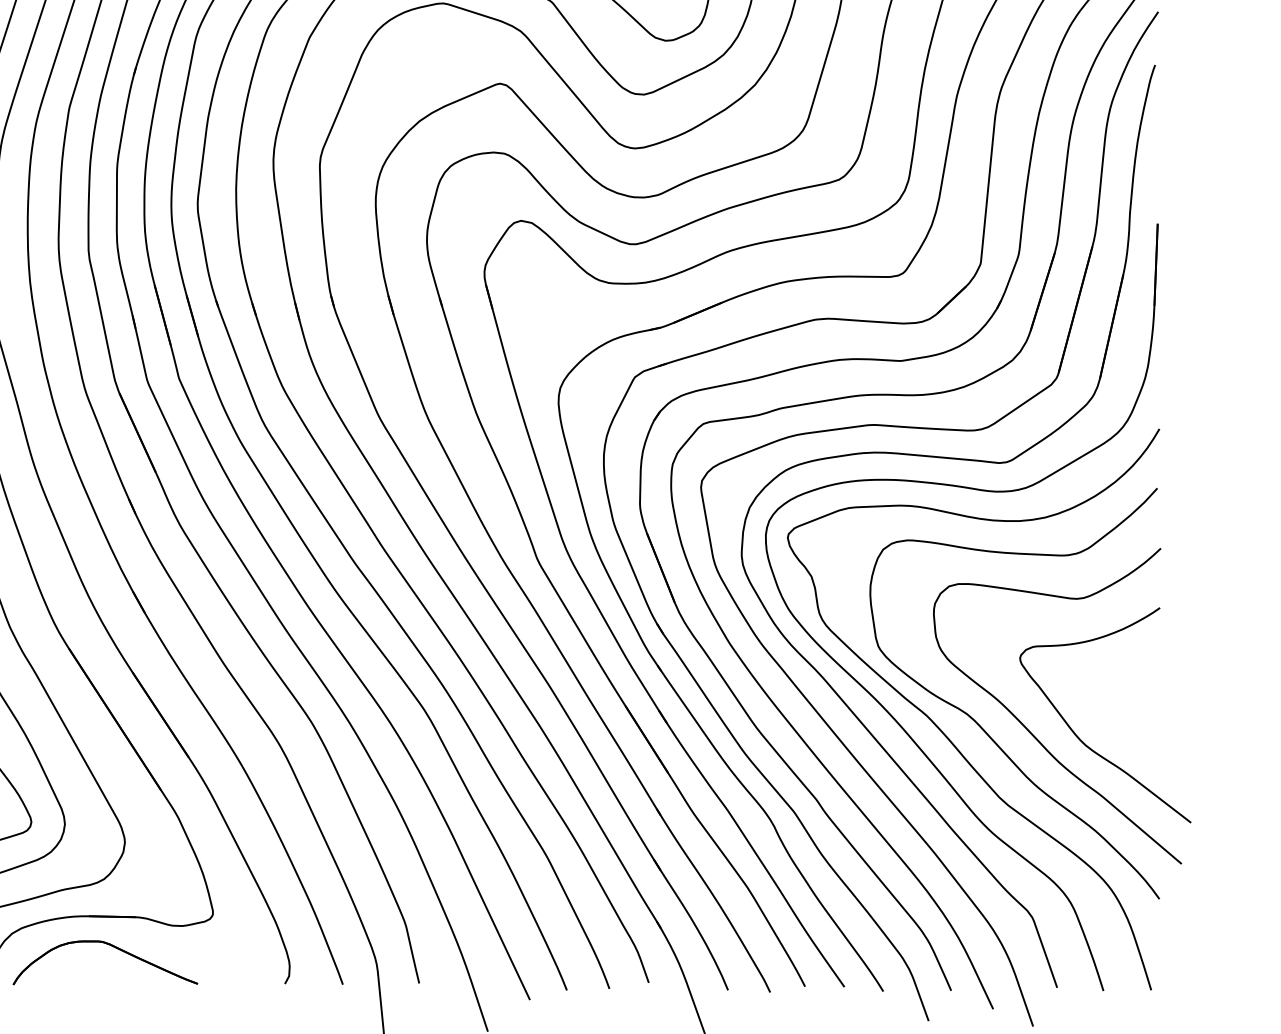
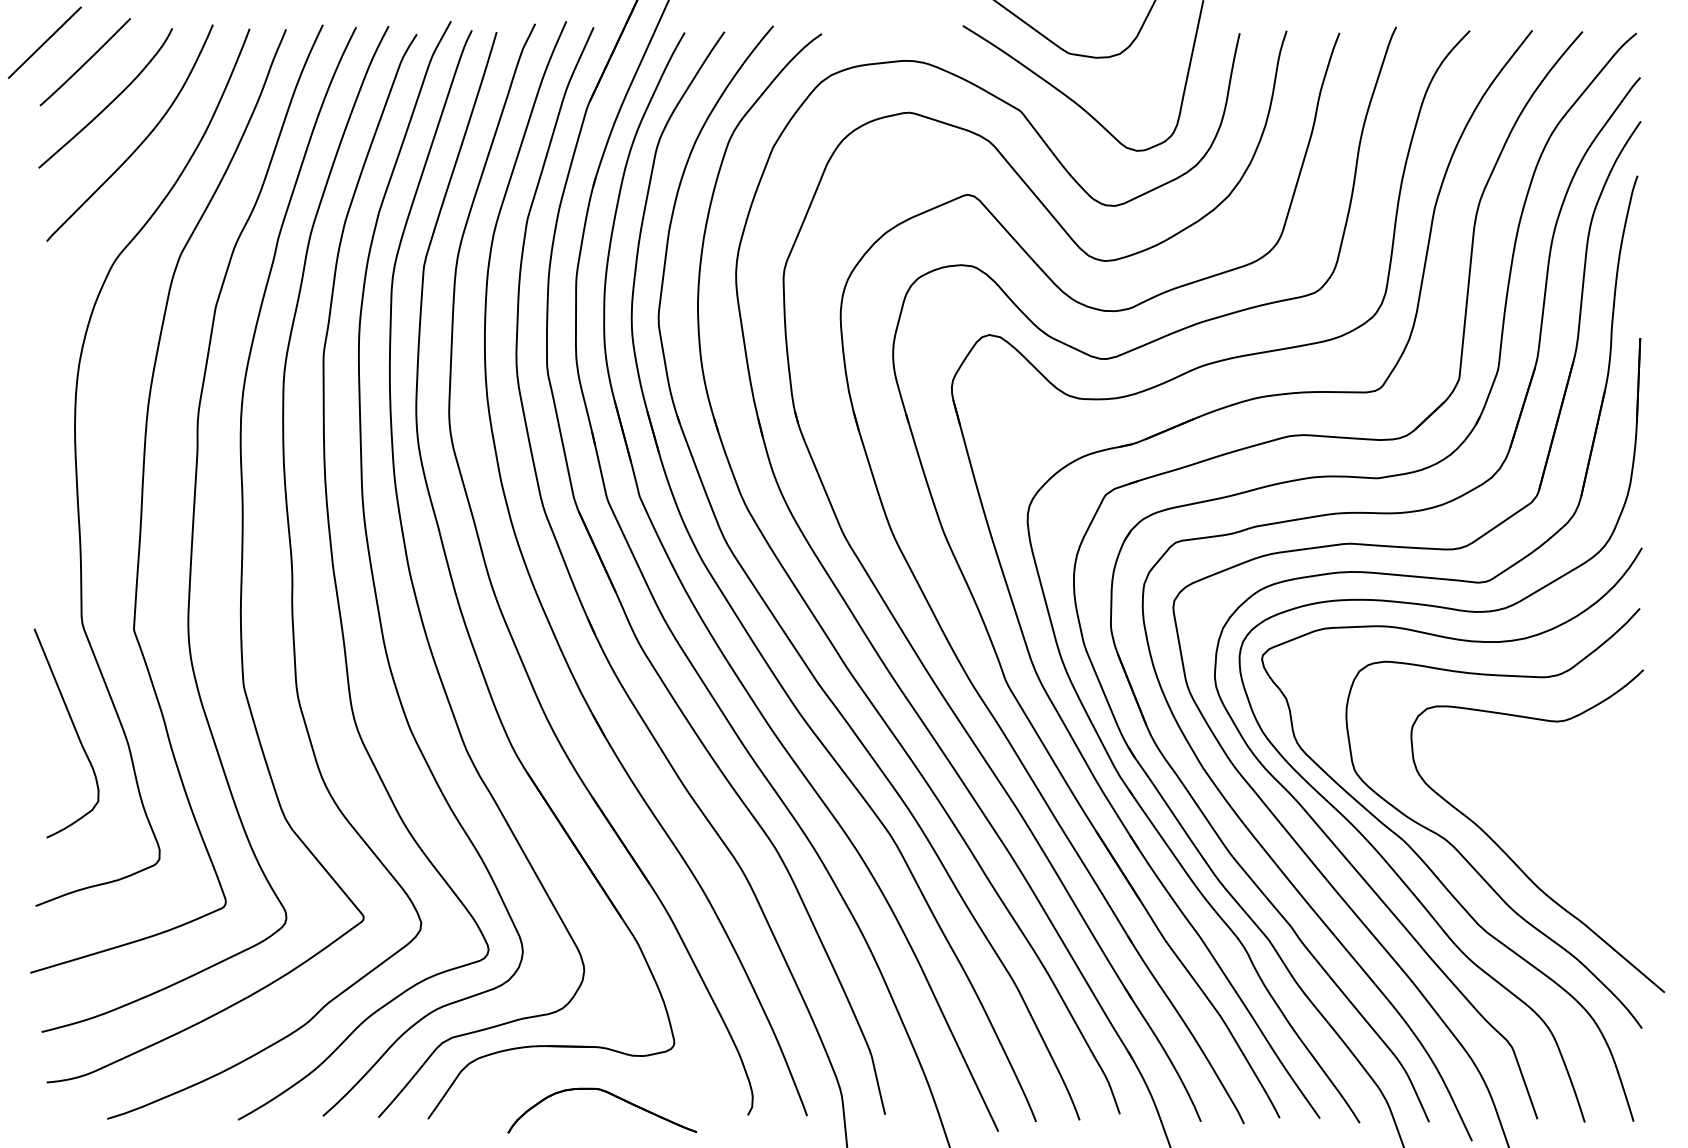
curve: (1080, 738) -> (1561, 864), removed
part: (112, 946) -> (609, 1094), moved

